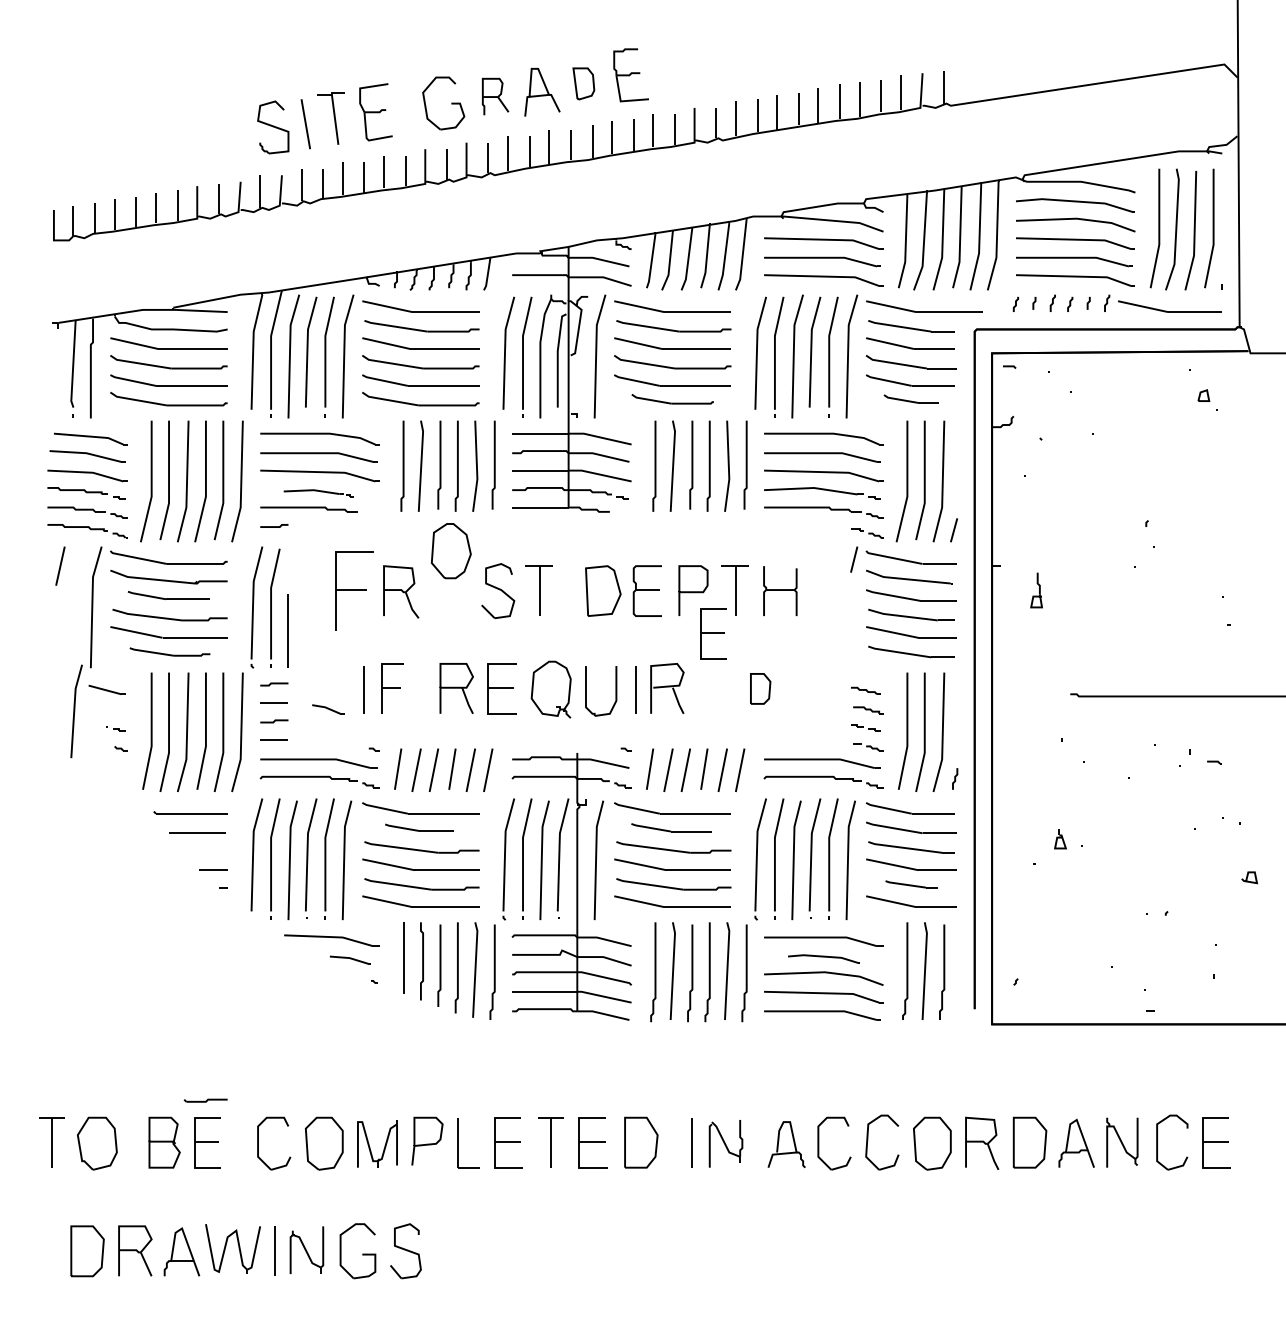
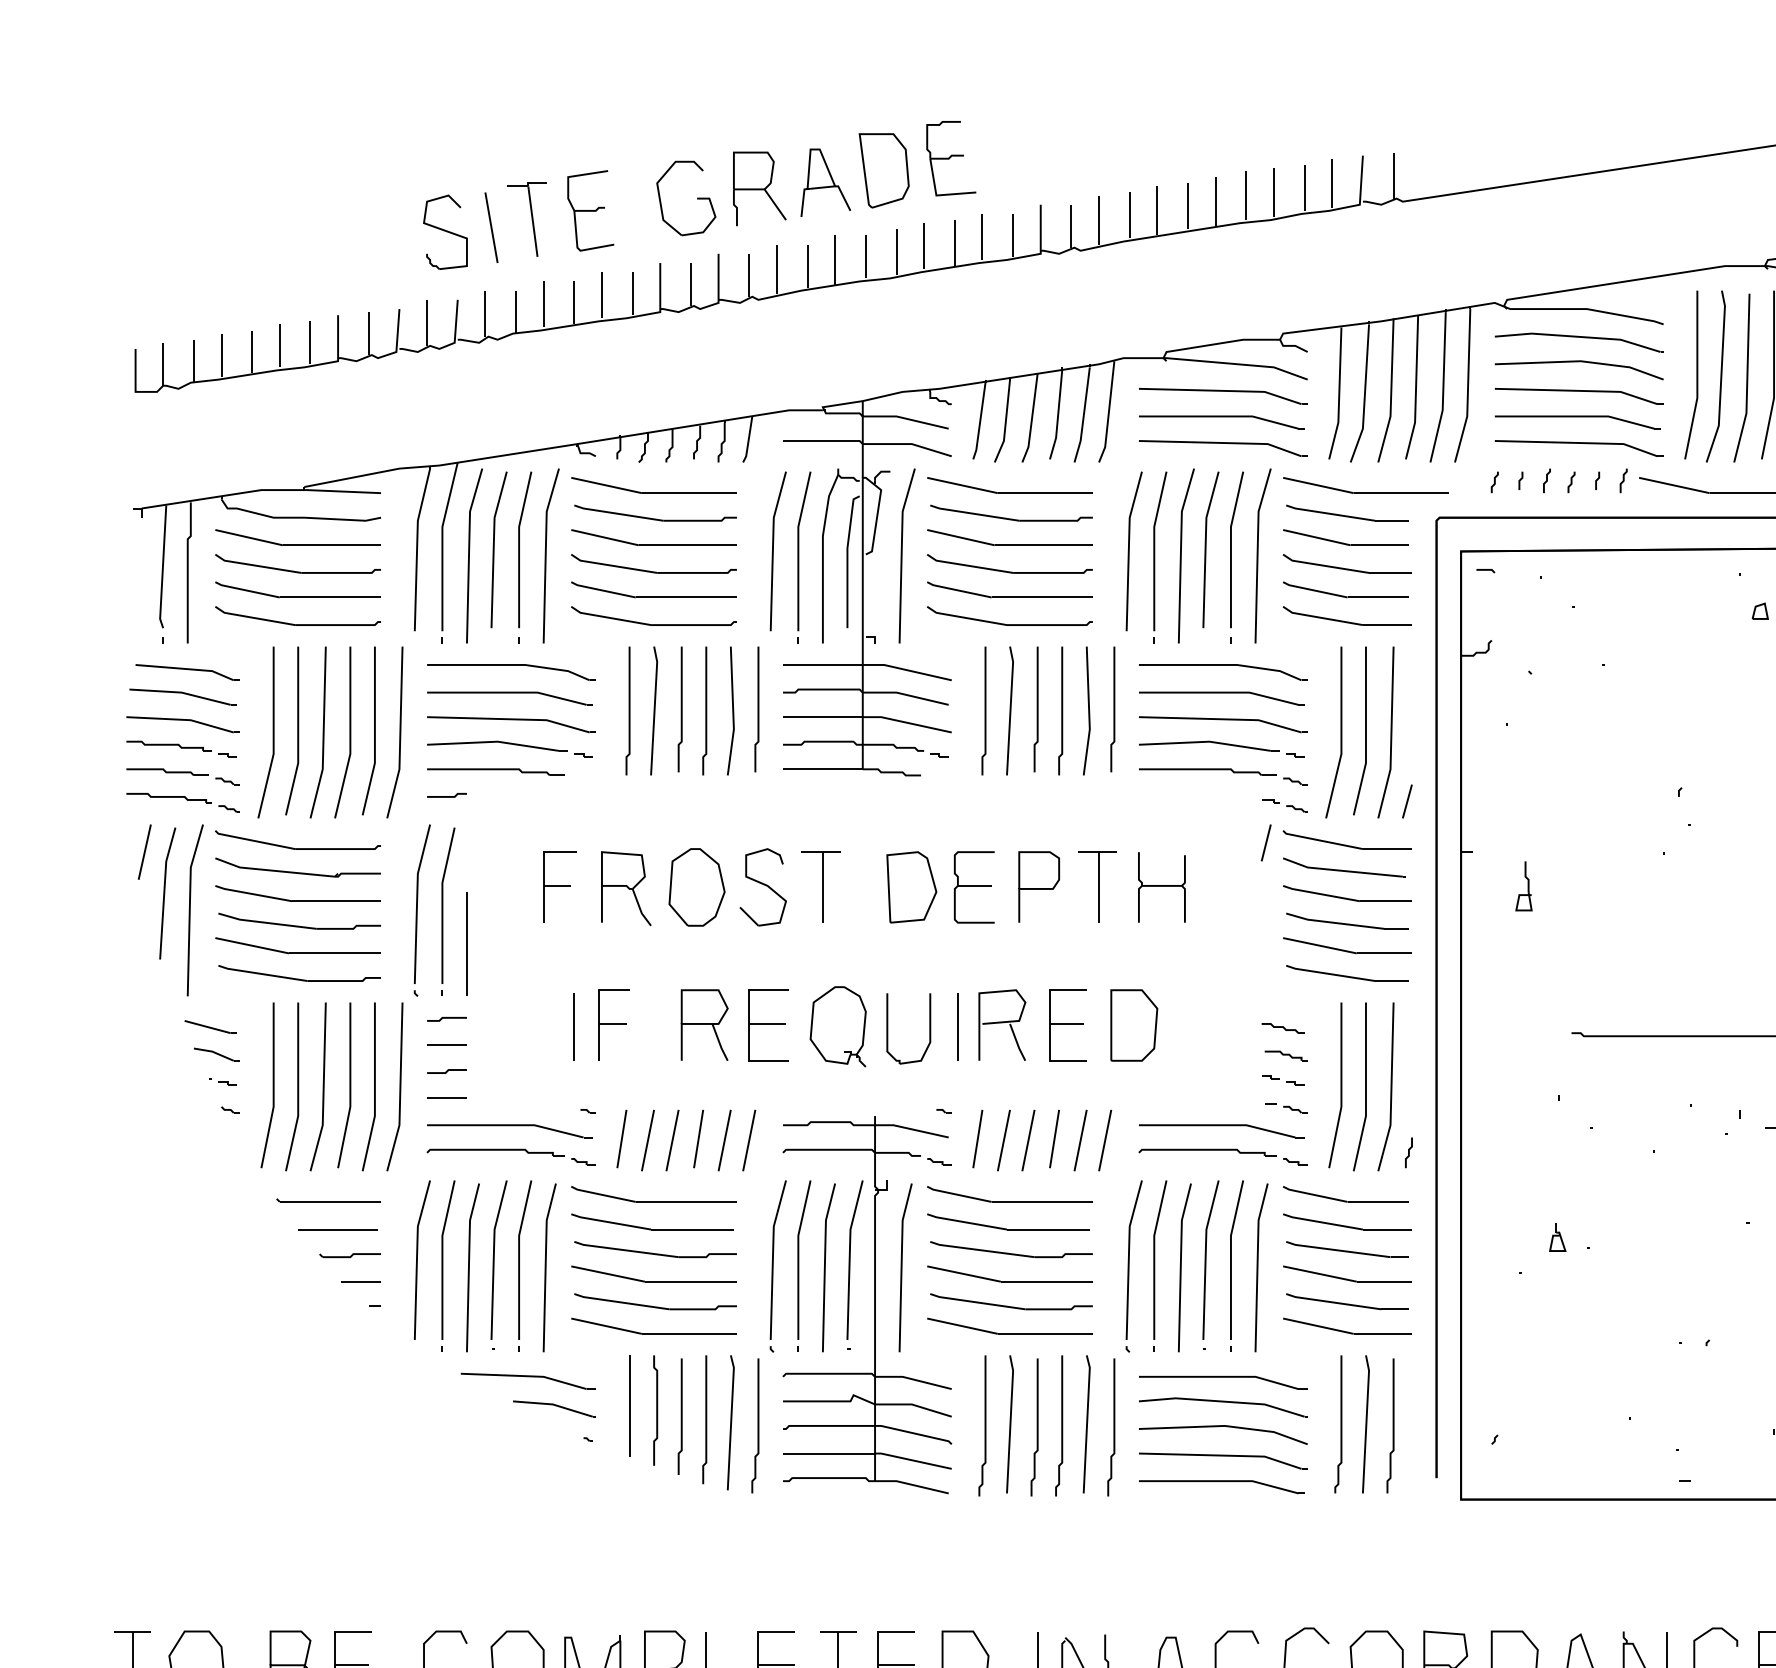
part: (583, 83) -> (883, 170), size x1.67
part: (495, 96) -> (759, 188), size x1.43
part: (910, 398) -> (1345, 615), size x1.67
part: (672, 399) -> (1009, 616), size x1.43
part: (318, 493) -> (509, 749), size x1.67
part: (451, 551) -> (697, 887), moved
part: (354, 590) -> (560, 886), size x0.62
part: (168, 595) -> (297, 893), size x1.43
part: (713, 633) -> (1067, 1025), moved
part: (169, 651) -> (298, 972), size x1.43
part: (760, 688) -> (1133, 1025), size x1.67
part: (328, 709) -> (216, 1054), moved
line: (75, 711) -> (166, 893), moved
part: (419, 827) -> (652, 1221), size x1.67
part: (671, 827) -> (1008, 1221), size x1.43
part: (911, 884) -> (1347, 1301), size x1.67
part: (823, 958) -> (1222, 1406), size x1.67
part: (350, 960) -> (554, 1409), size x1.43
part: (205, 1100) -> (349, 1255), moved

